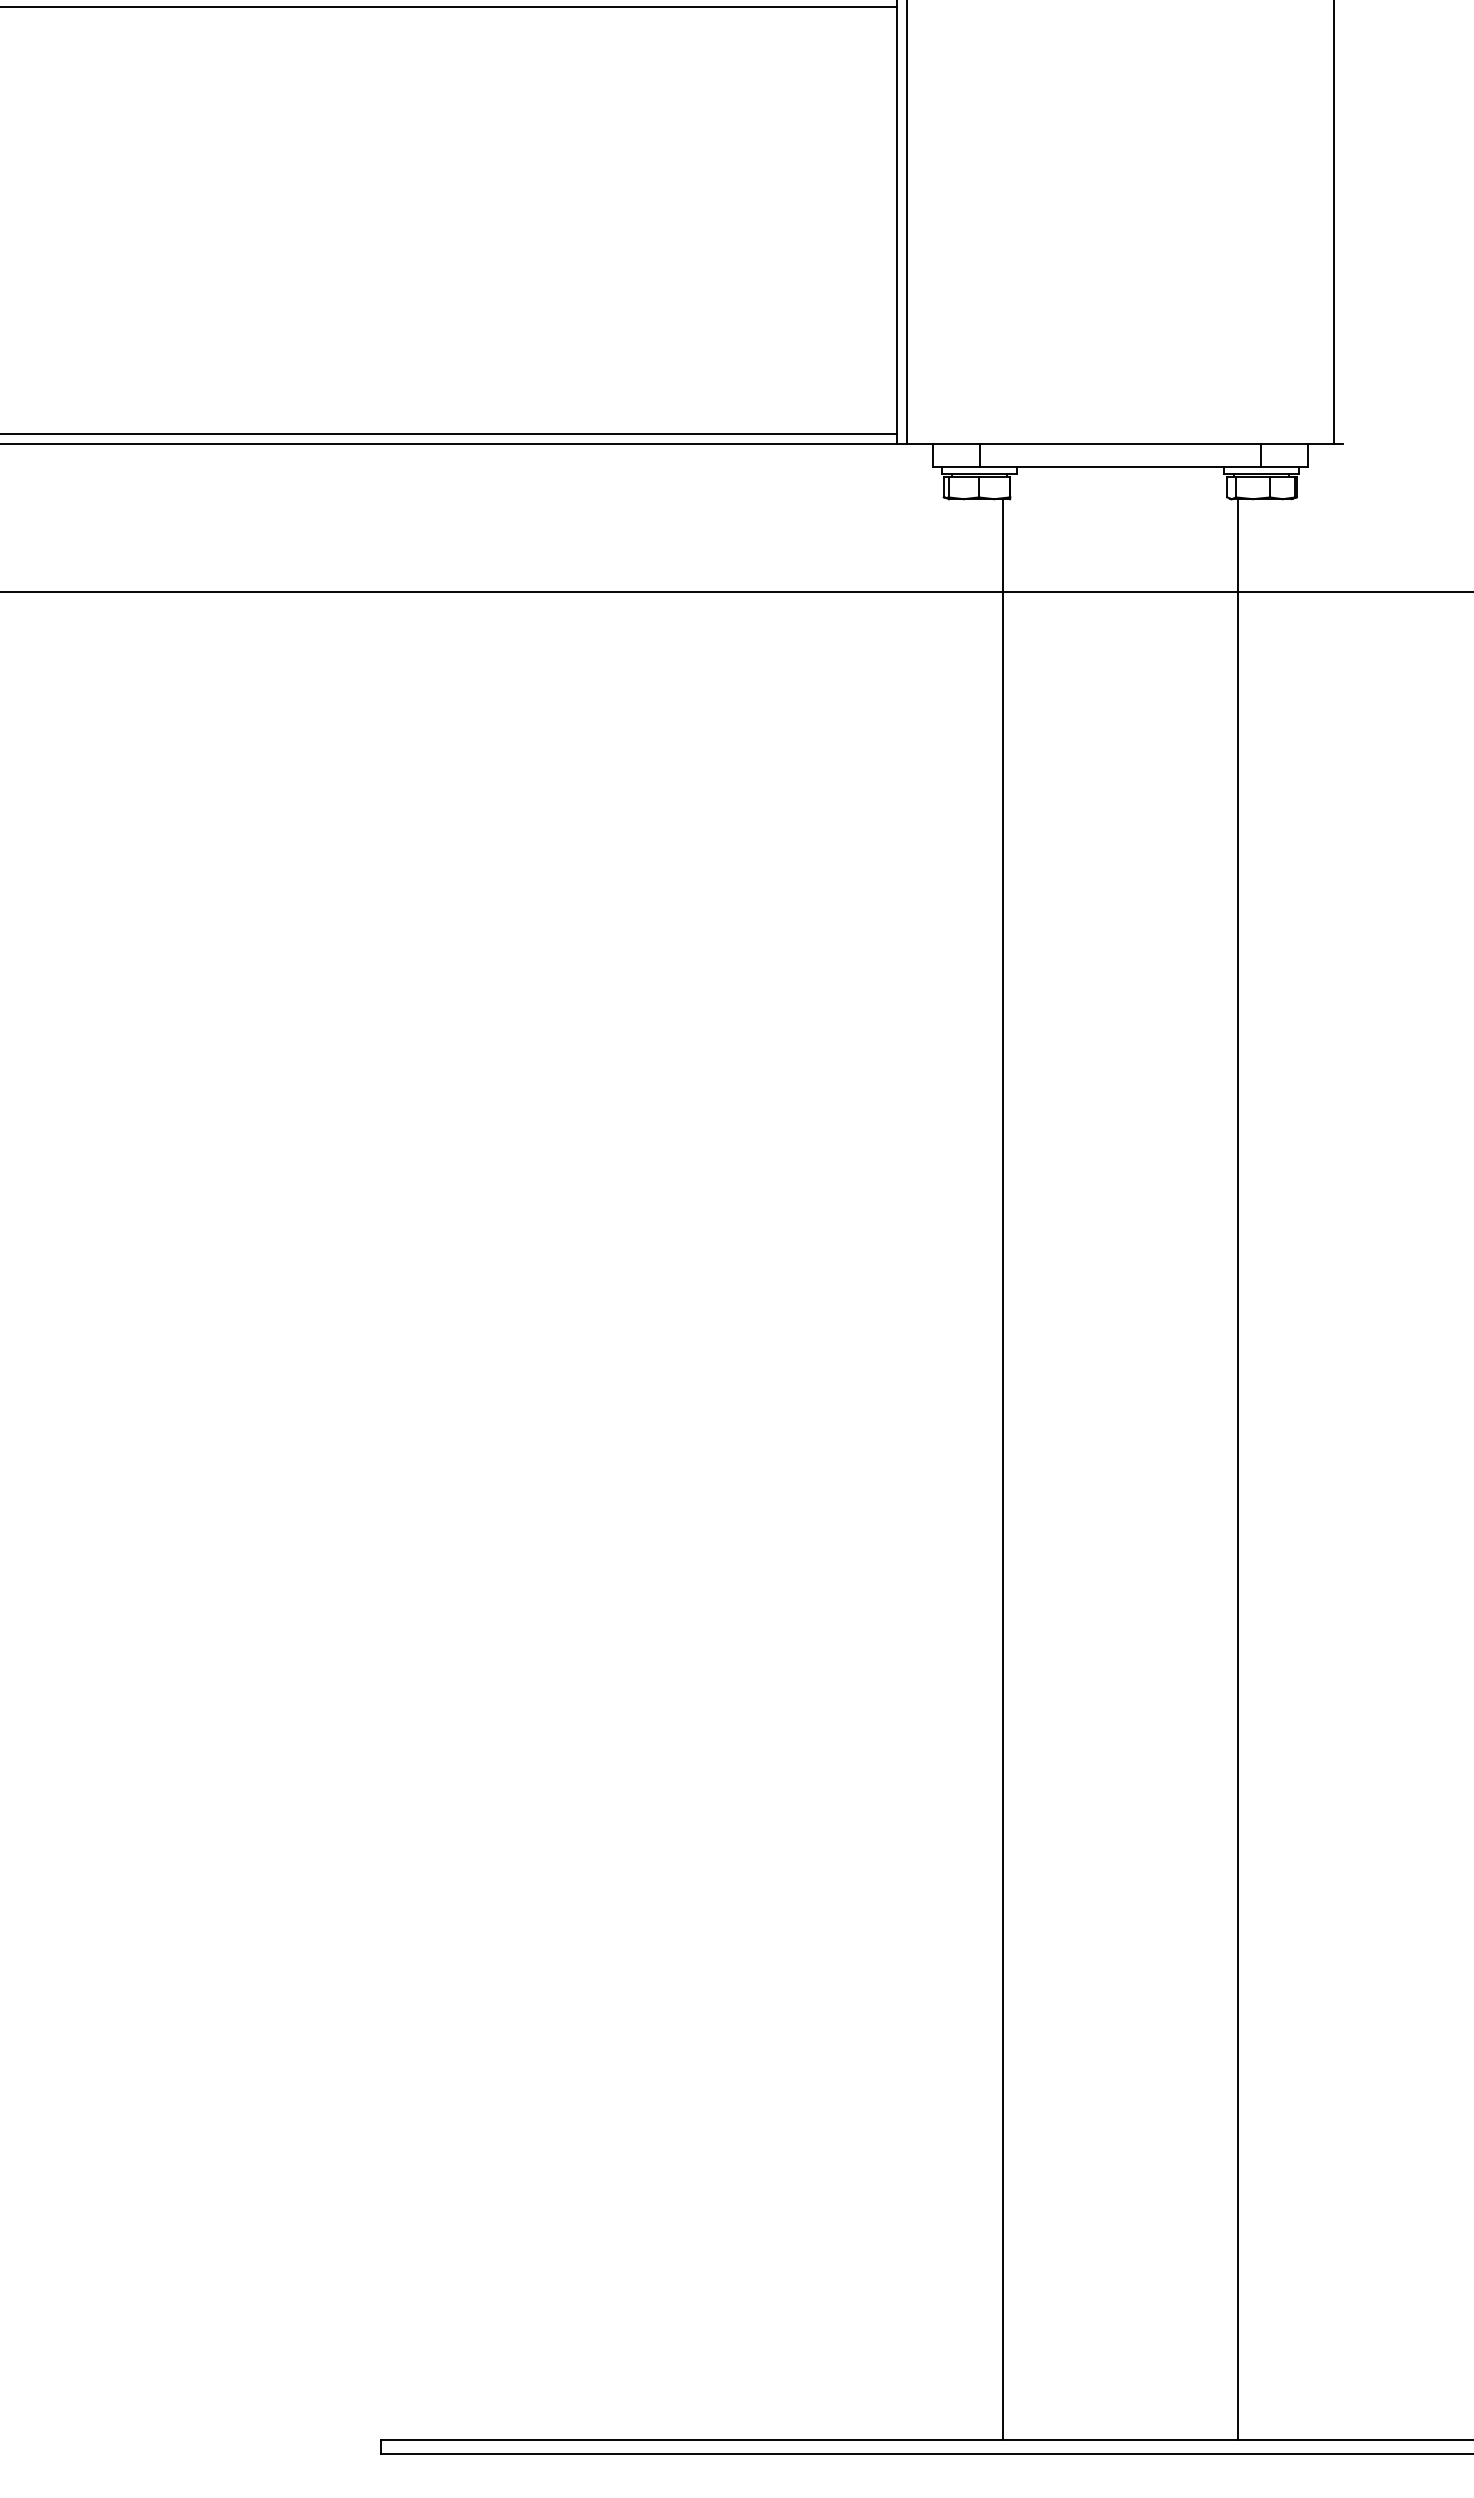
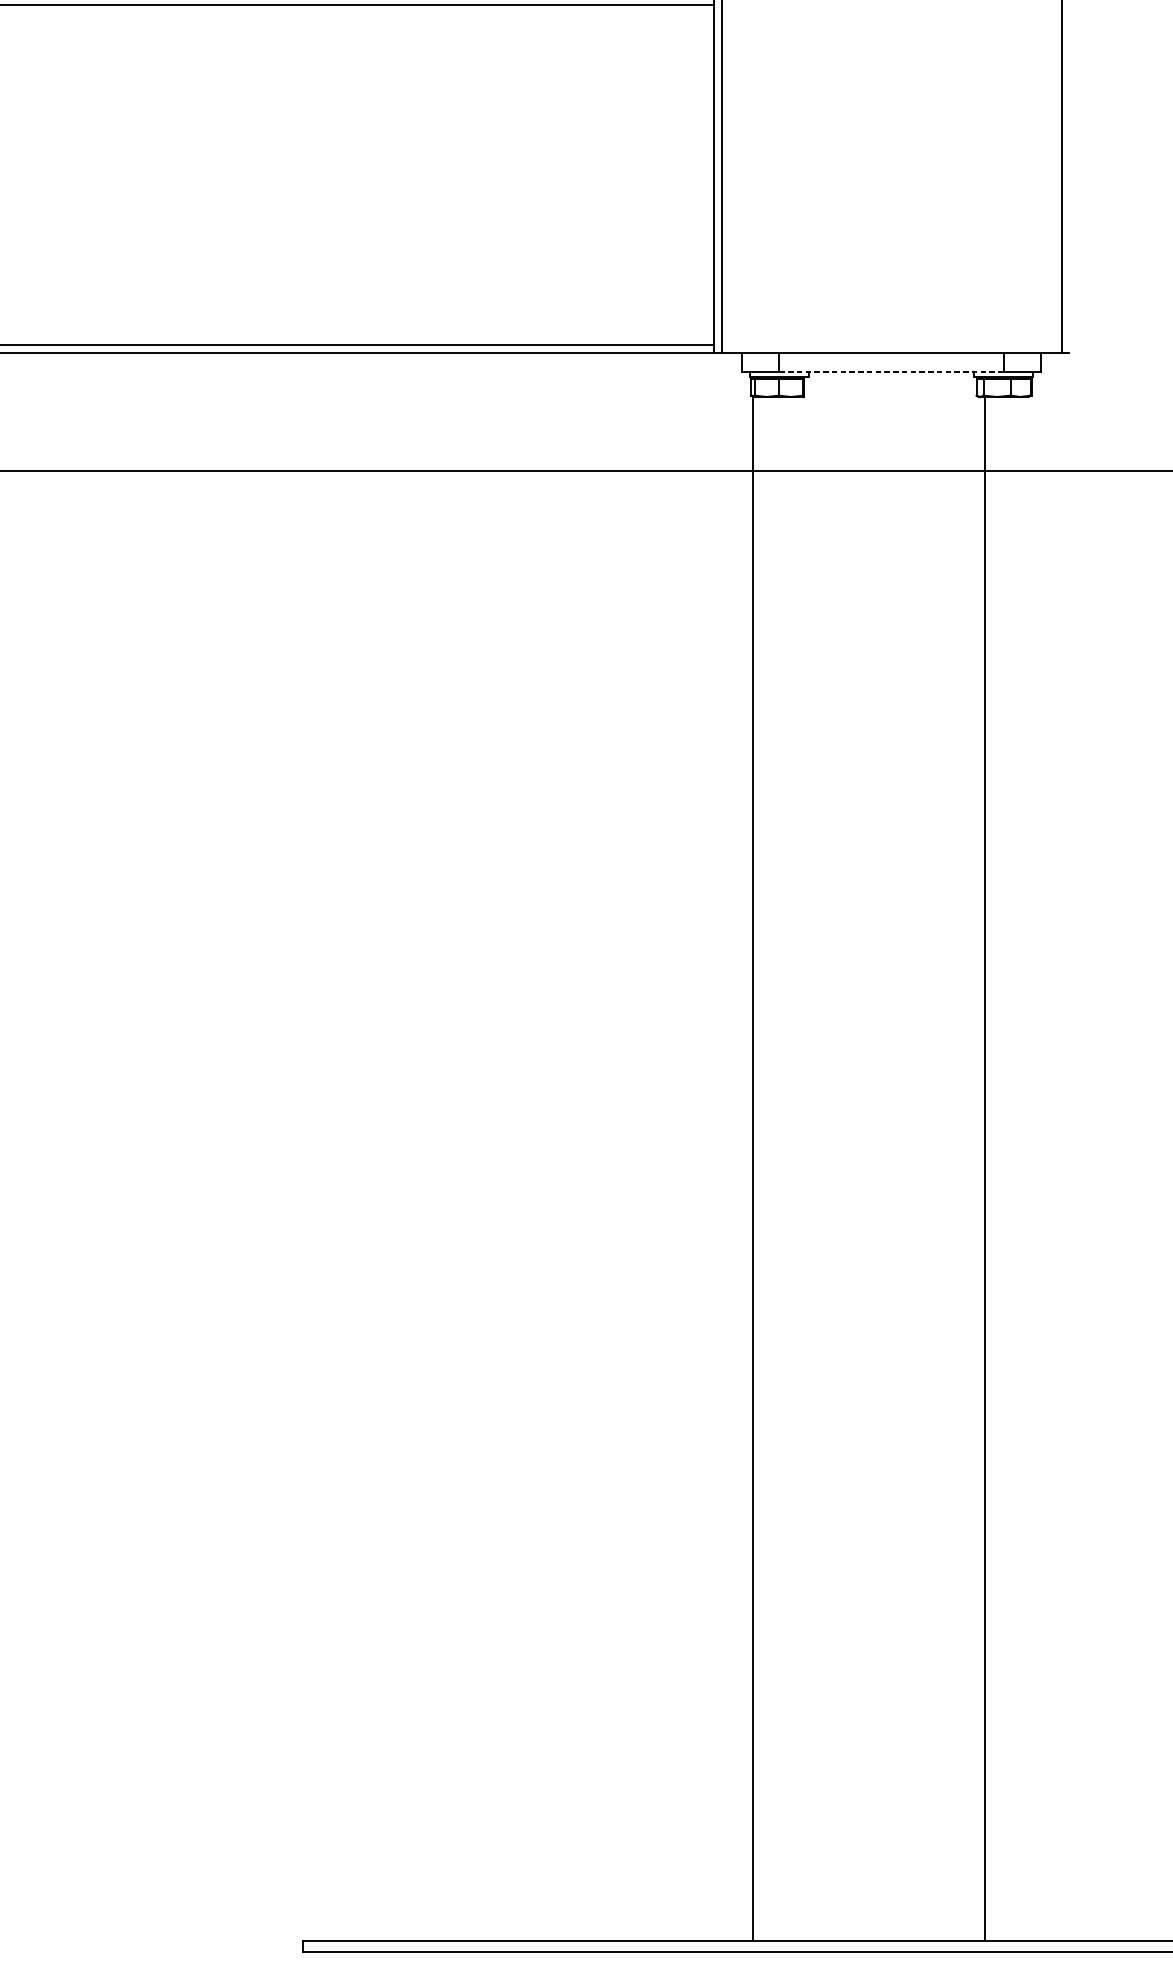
line: (1120, 467) -> (891, 371), solid -> dashed
line: (1003, 1469) -> (753, 1168), moved

